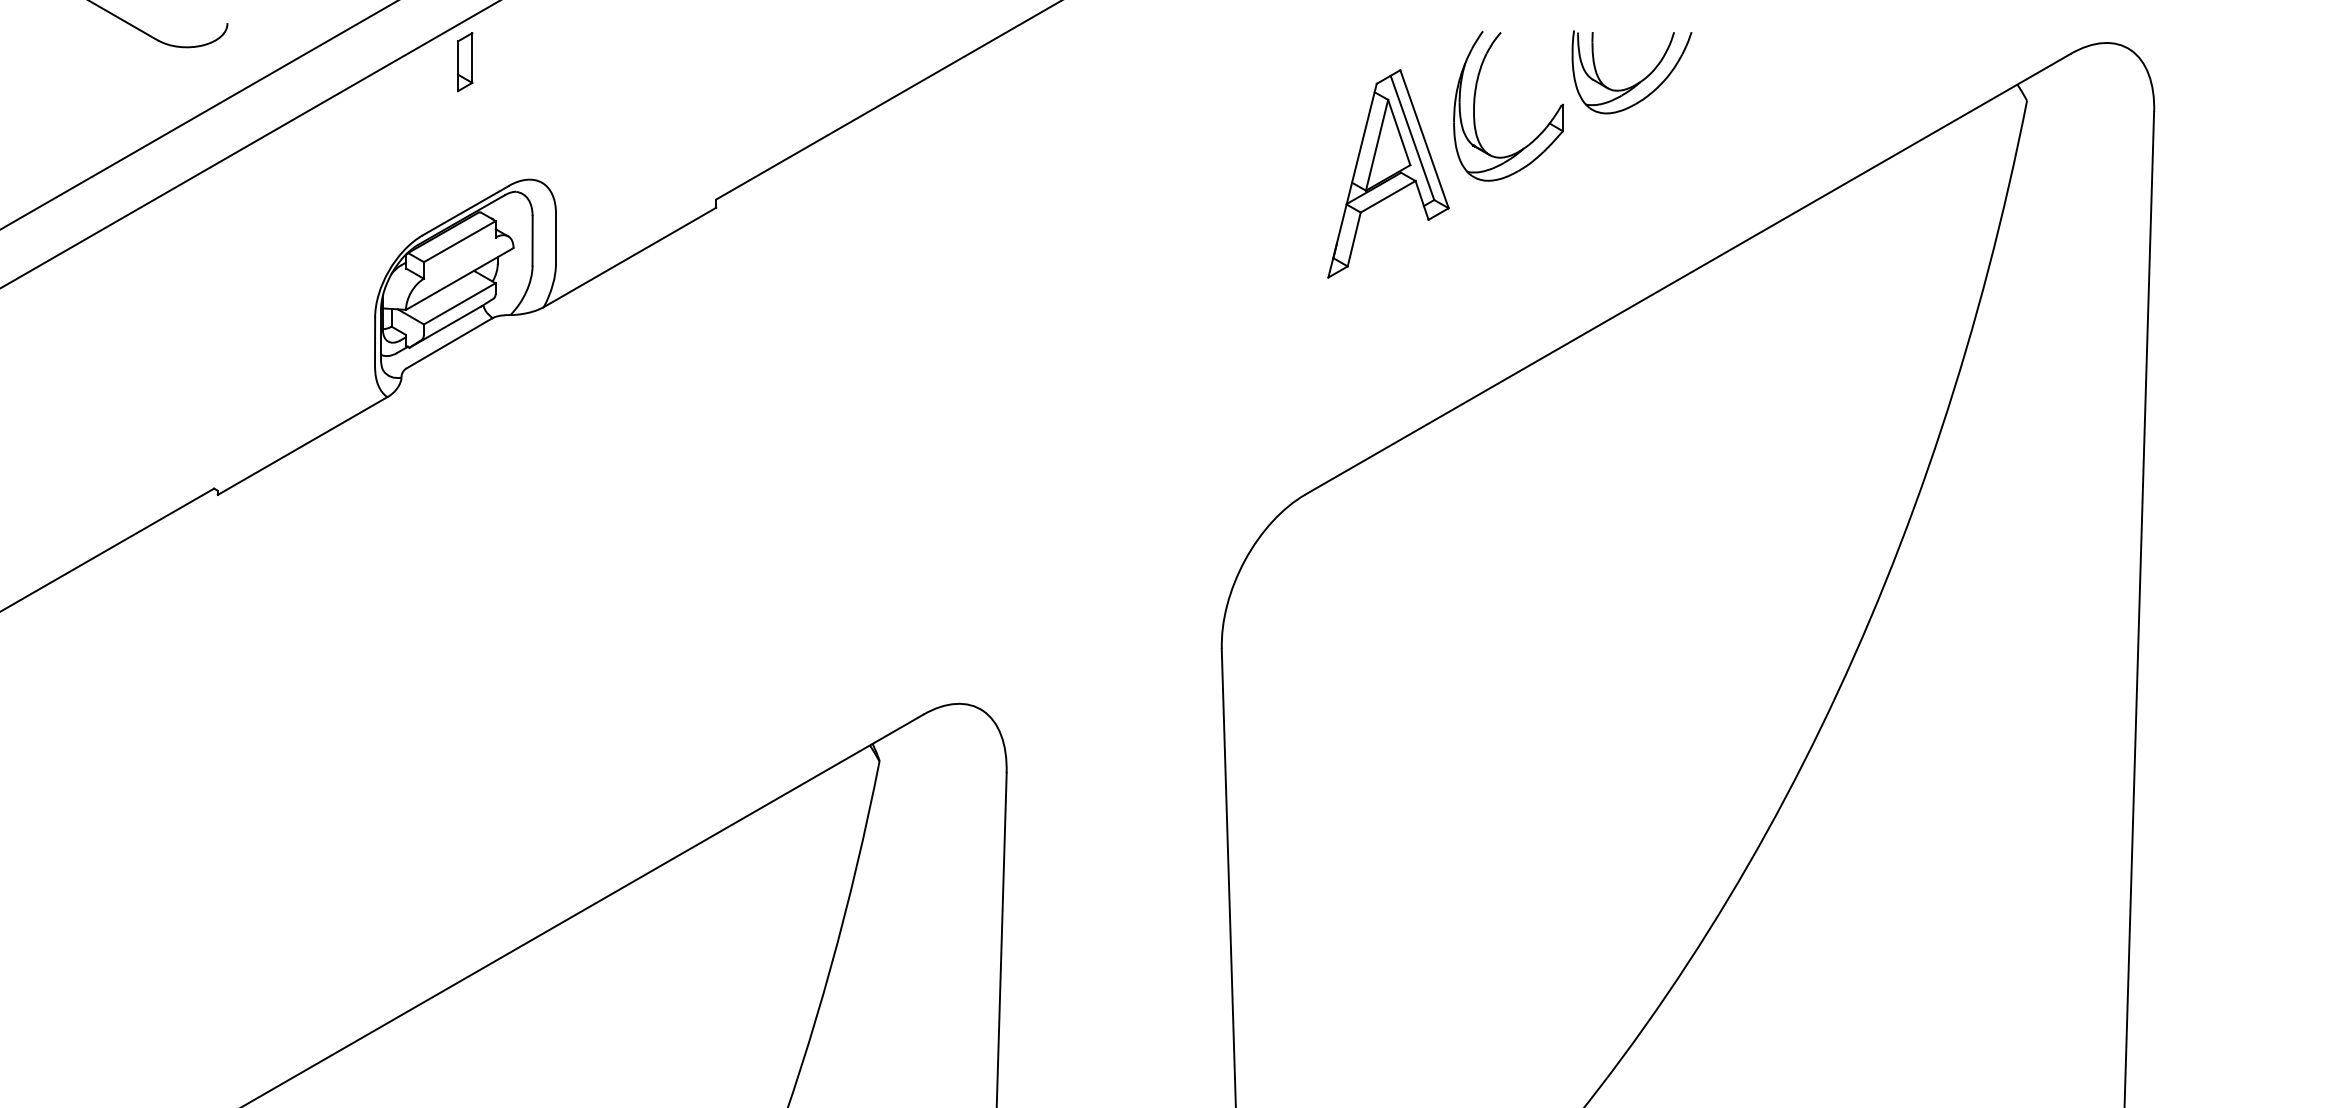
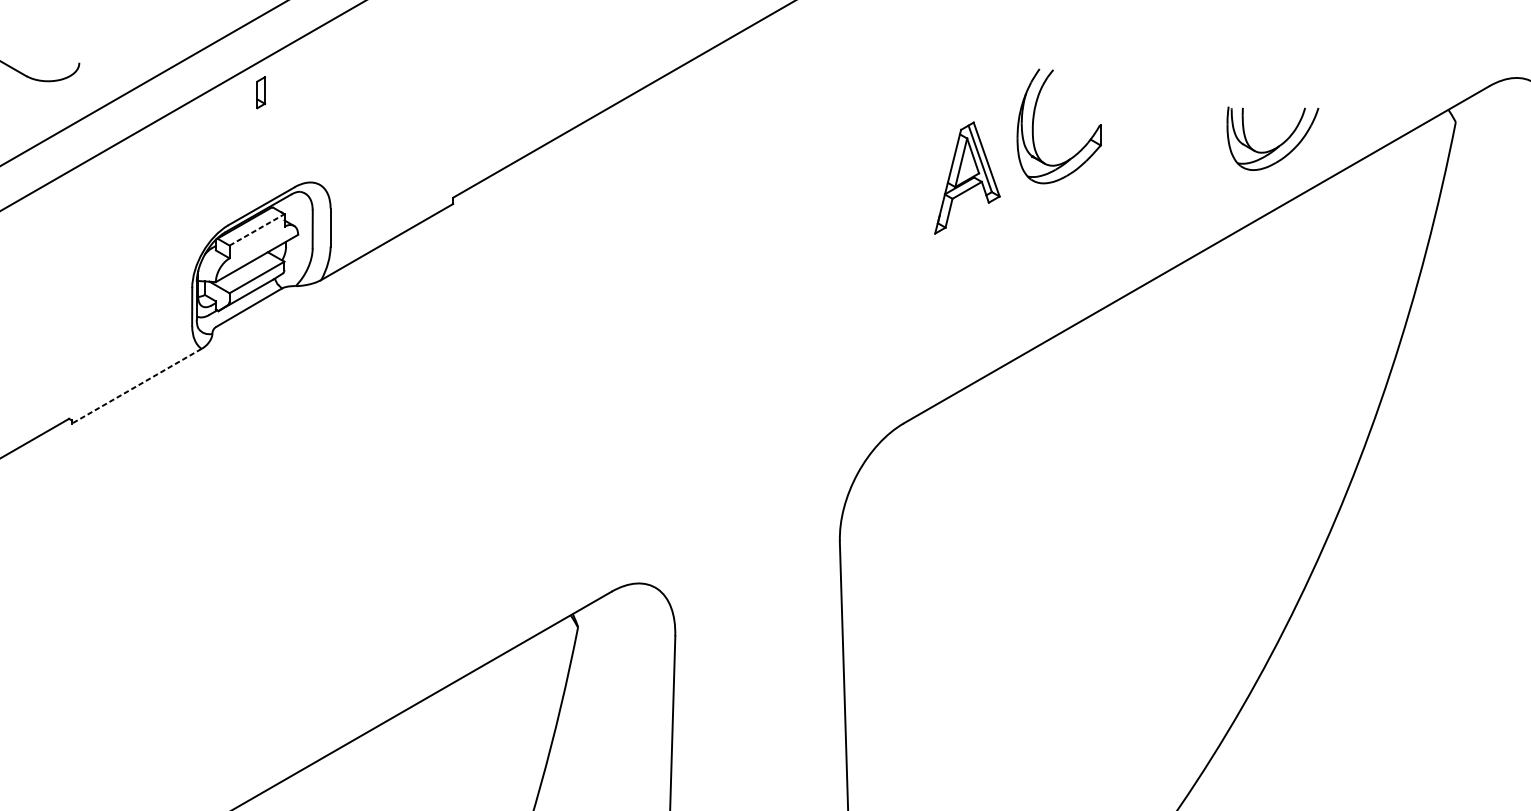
part: (465, 62) -> (261, 92), size x0.7
part: (1637, 82) -> (1277, 146), moved
part: (1388, 173) -> (967, 177), size x0.7
line: (460, 241) -> (257, 229), solid -> dashed
line: (302, 446) -> (136, 386), solid -> dashed

